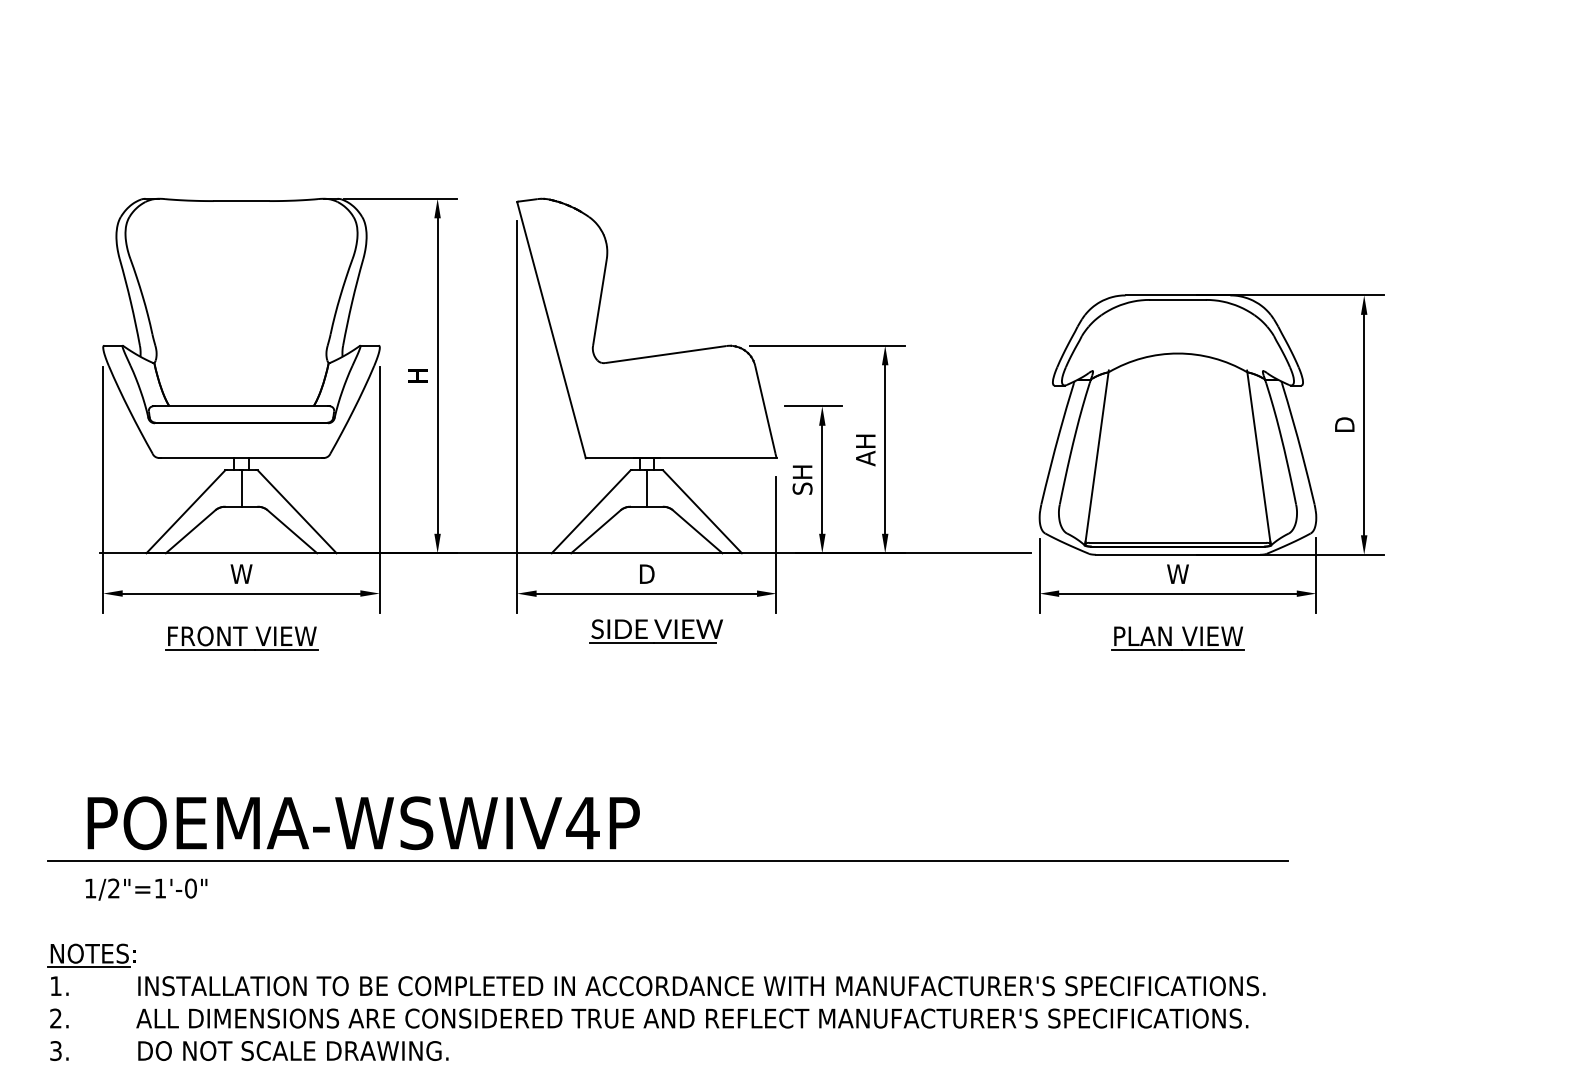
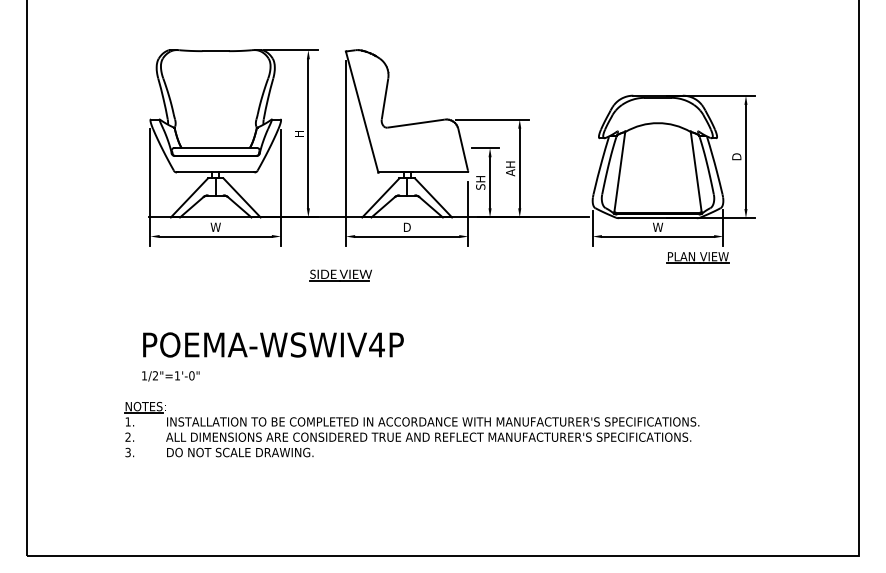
part: (655, 631) -> (340, 275), moved
part: (240, 637) -> (215, 257), removed
part: (1176, 637) -> (697, 257), moved
line: (666, 860) -> (416, 362), removed

